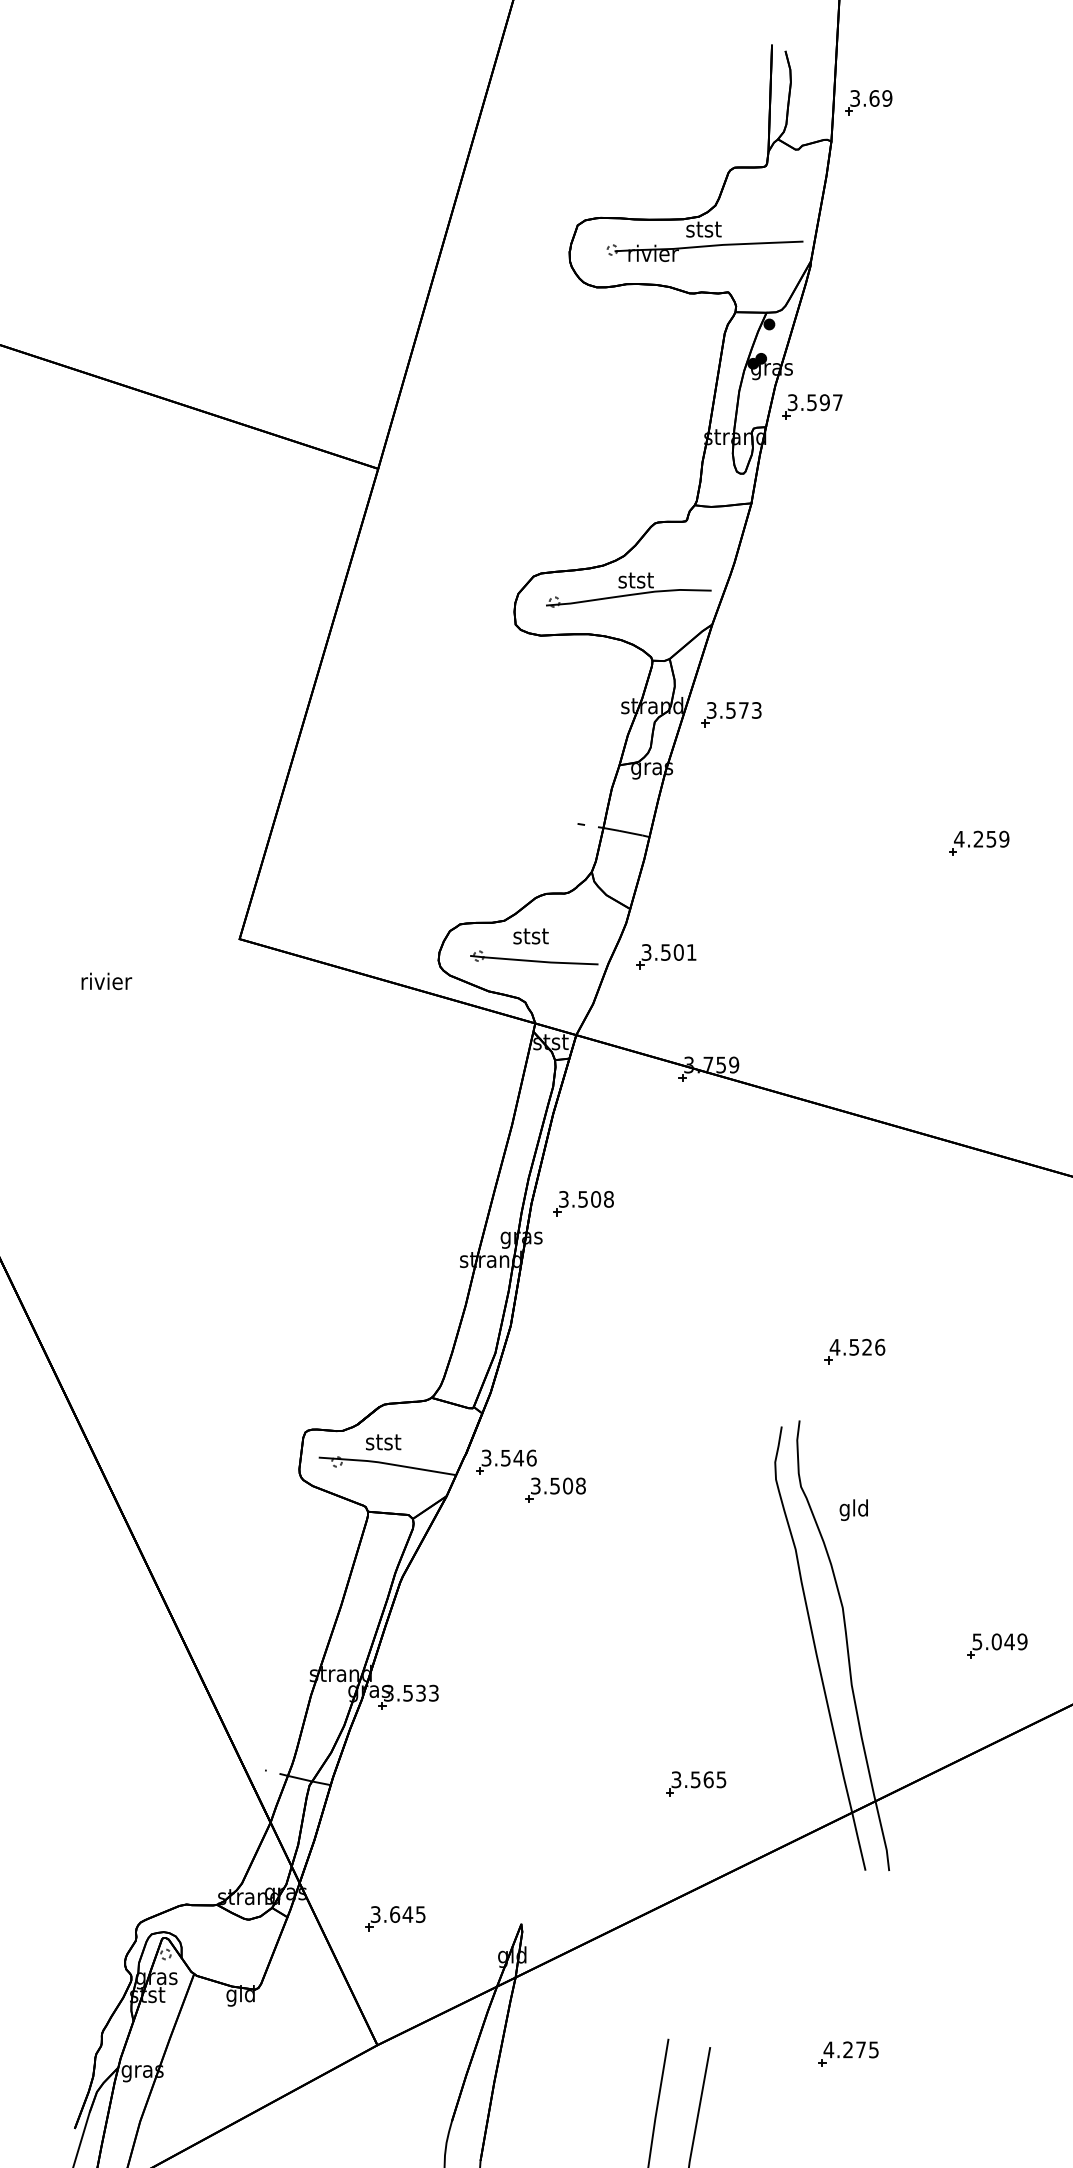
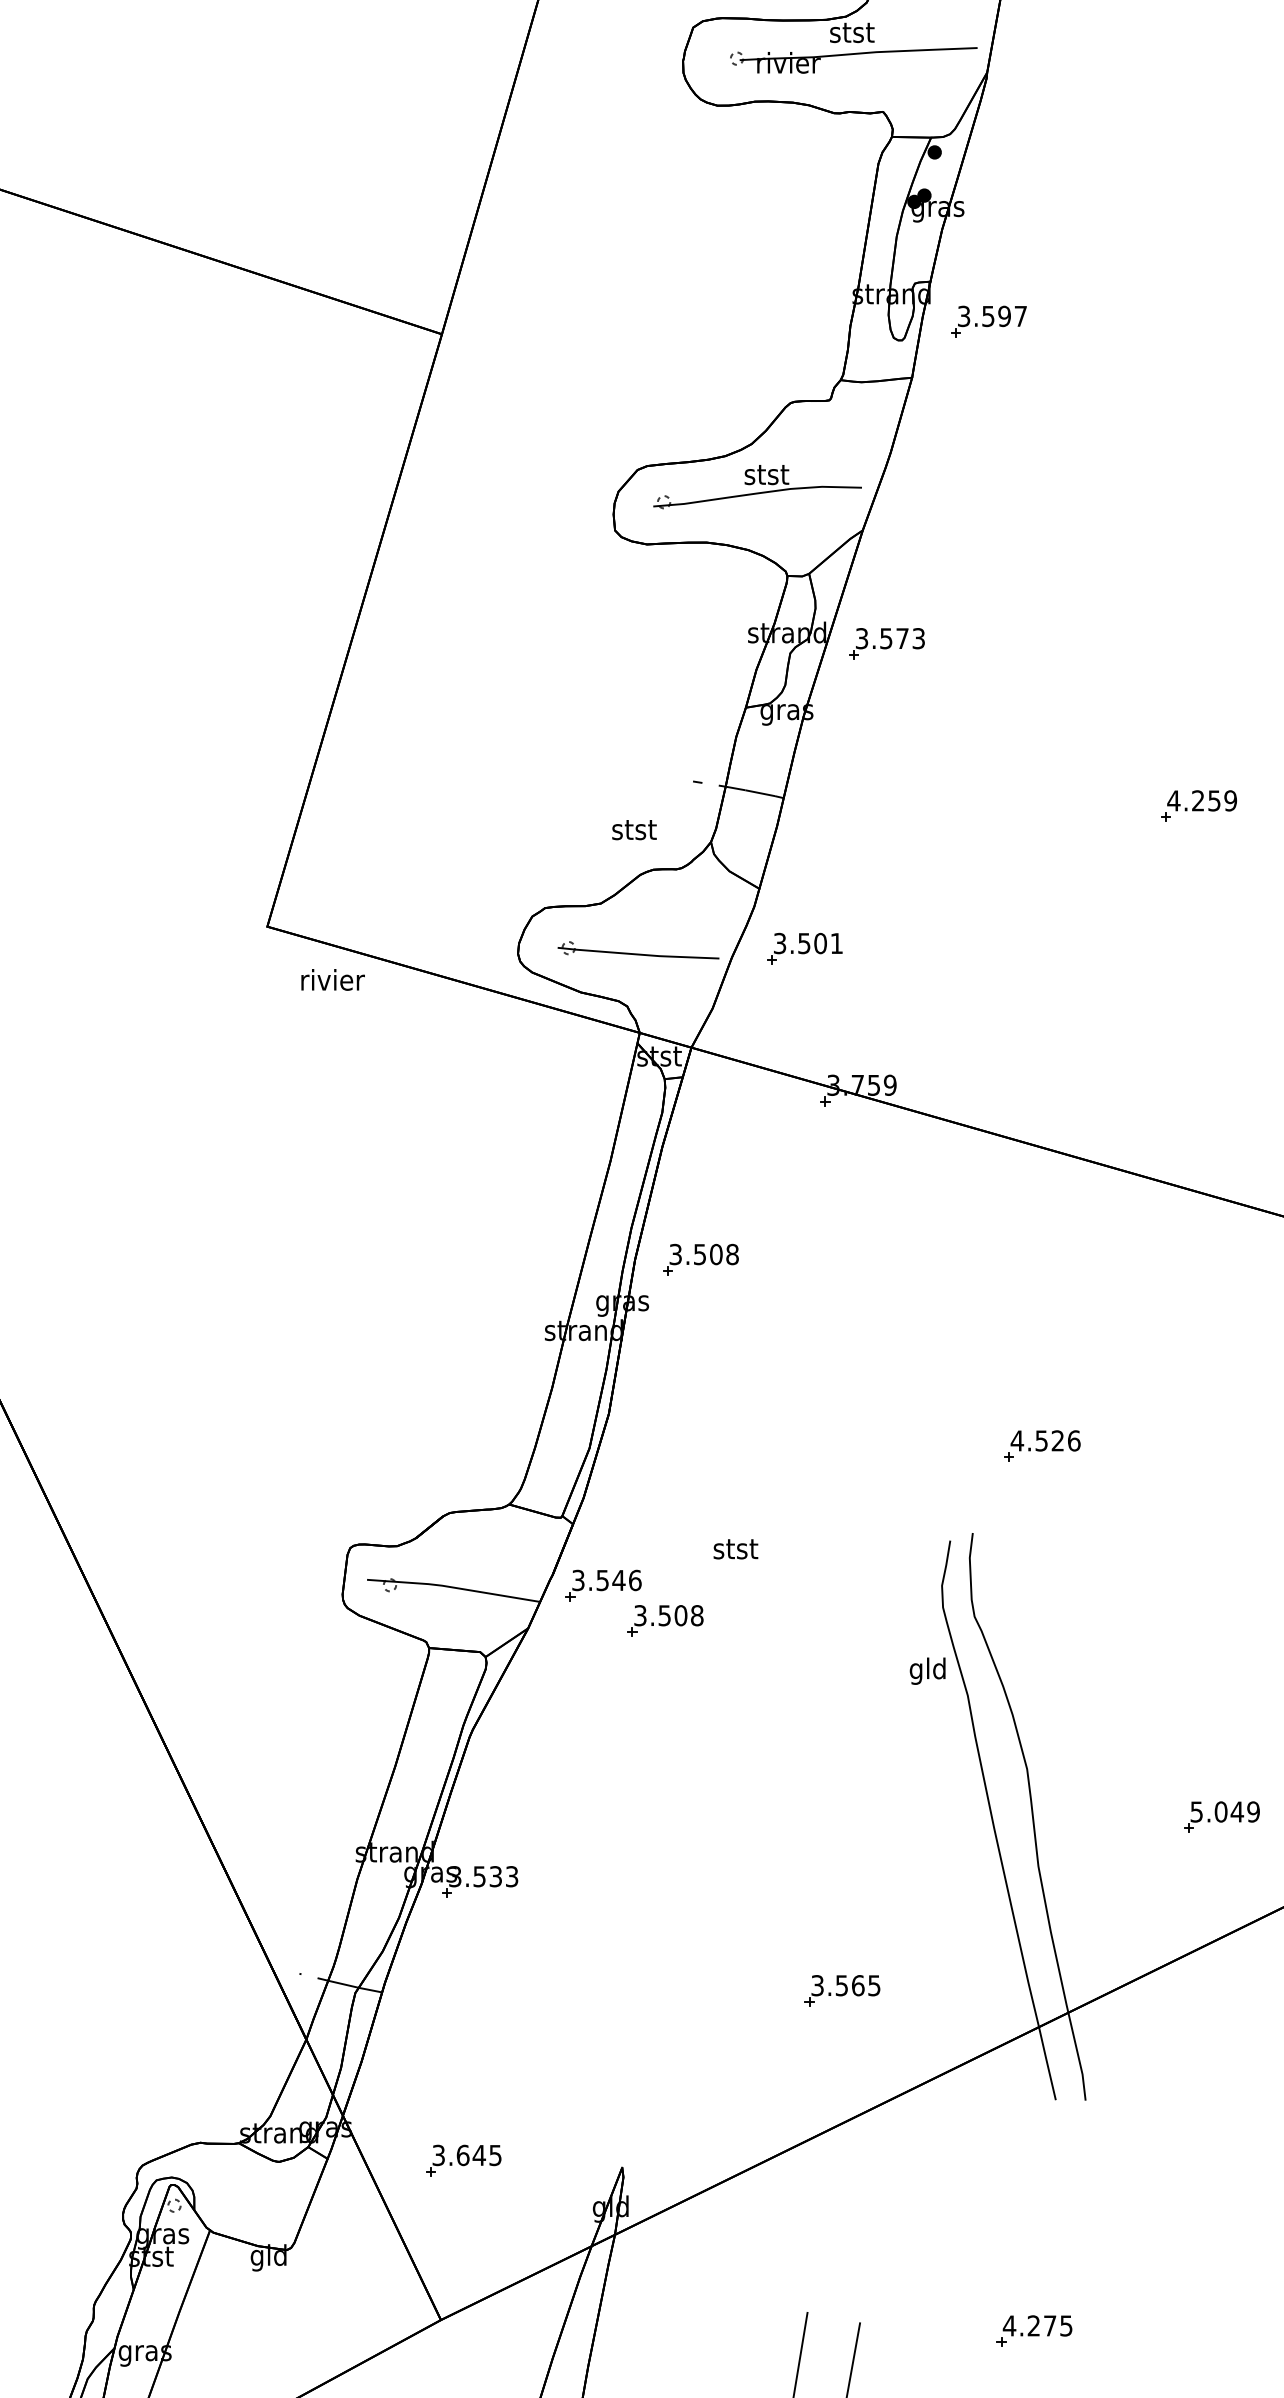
part: (812, 406) -> (988, 321), moved
text: (530, 936) -> (633, 830), moved
text: (106, 980) -> (332, 978), moved
text: (383, 1442) -> (735, 1549), moved
text: (853, 1509) -> (927, 1670), moved

